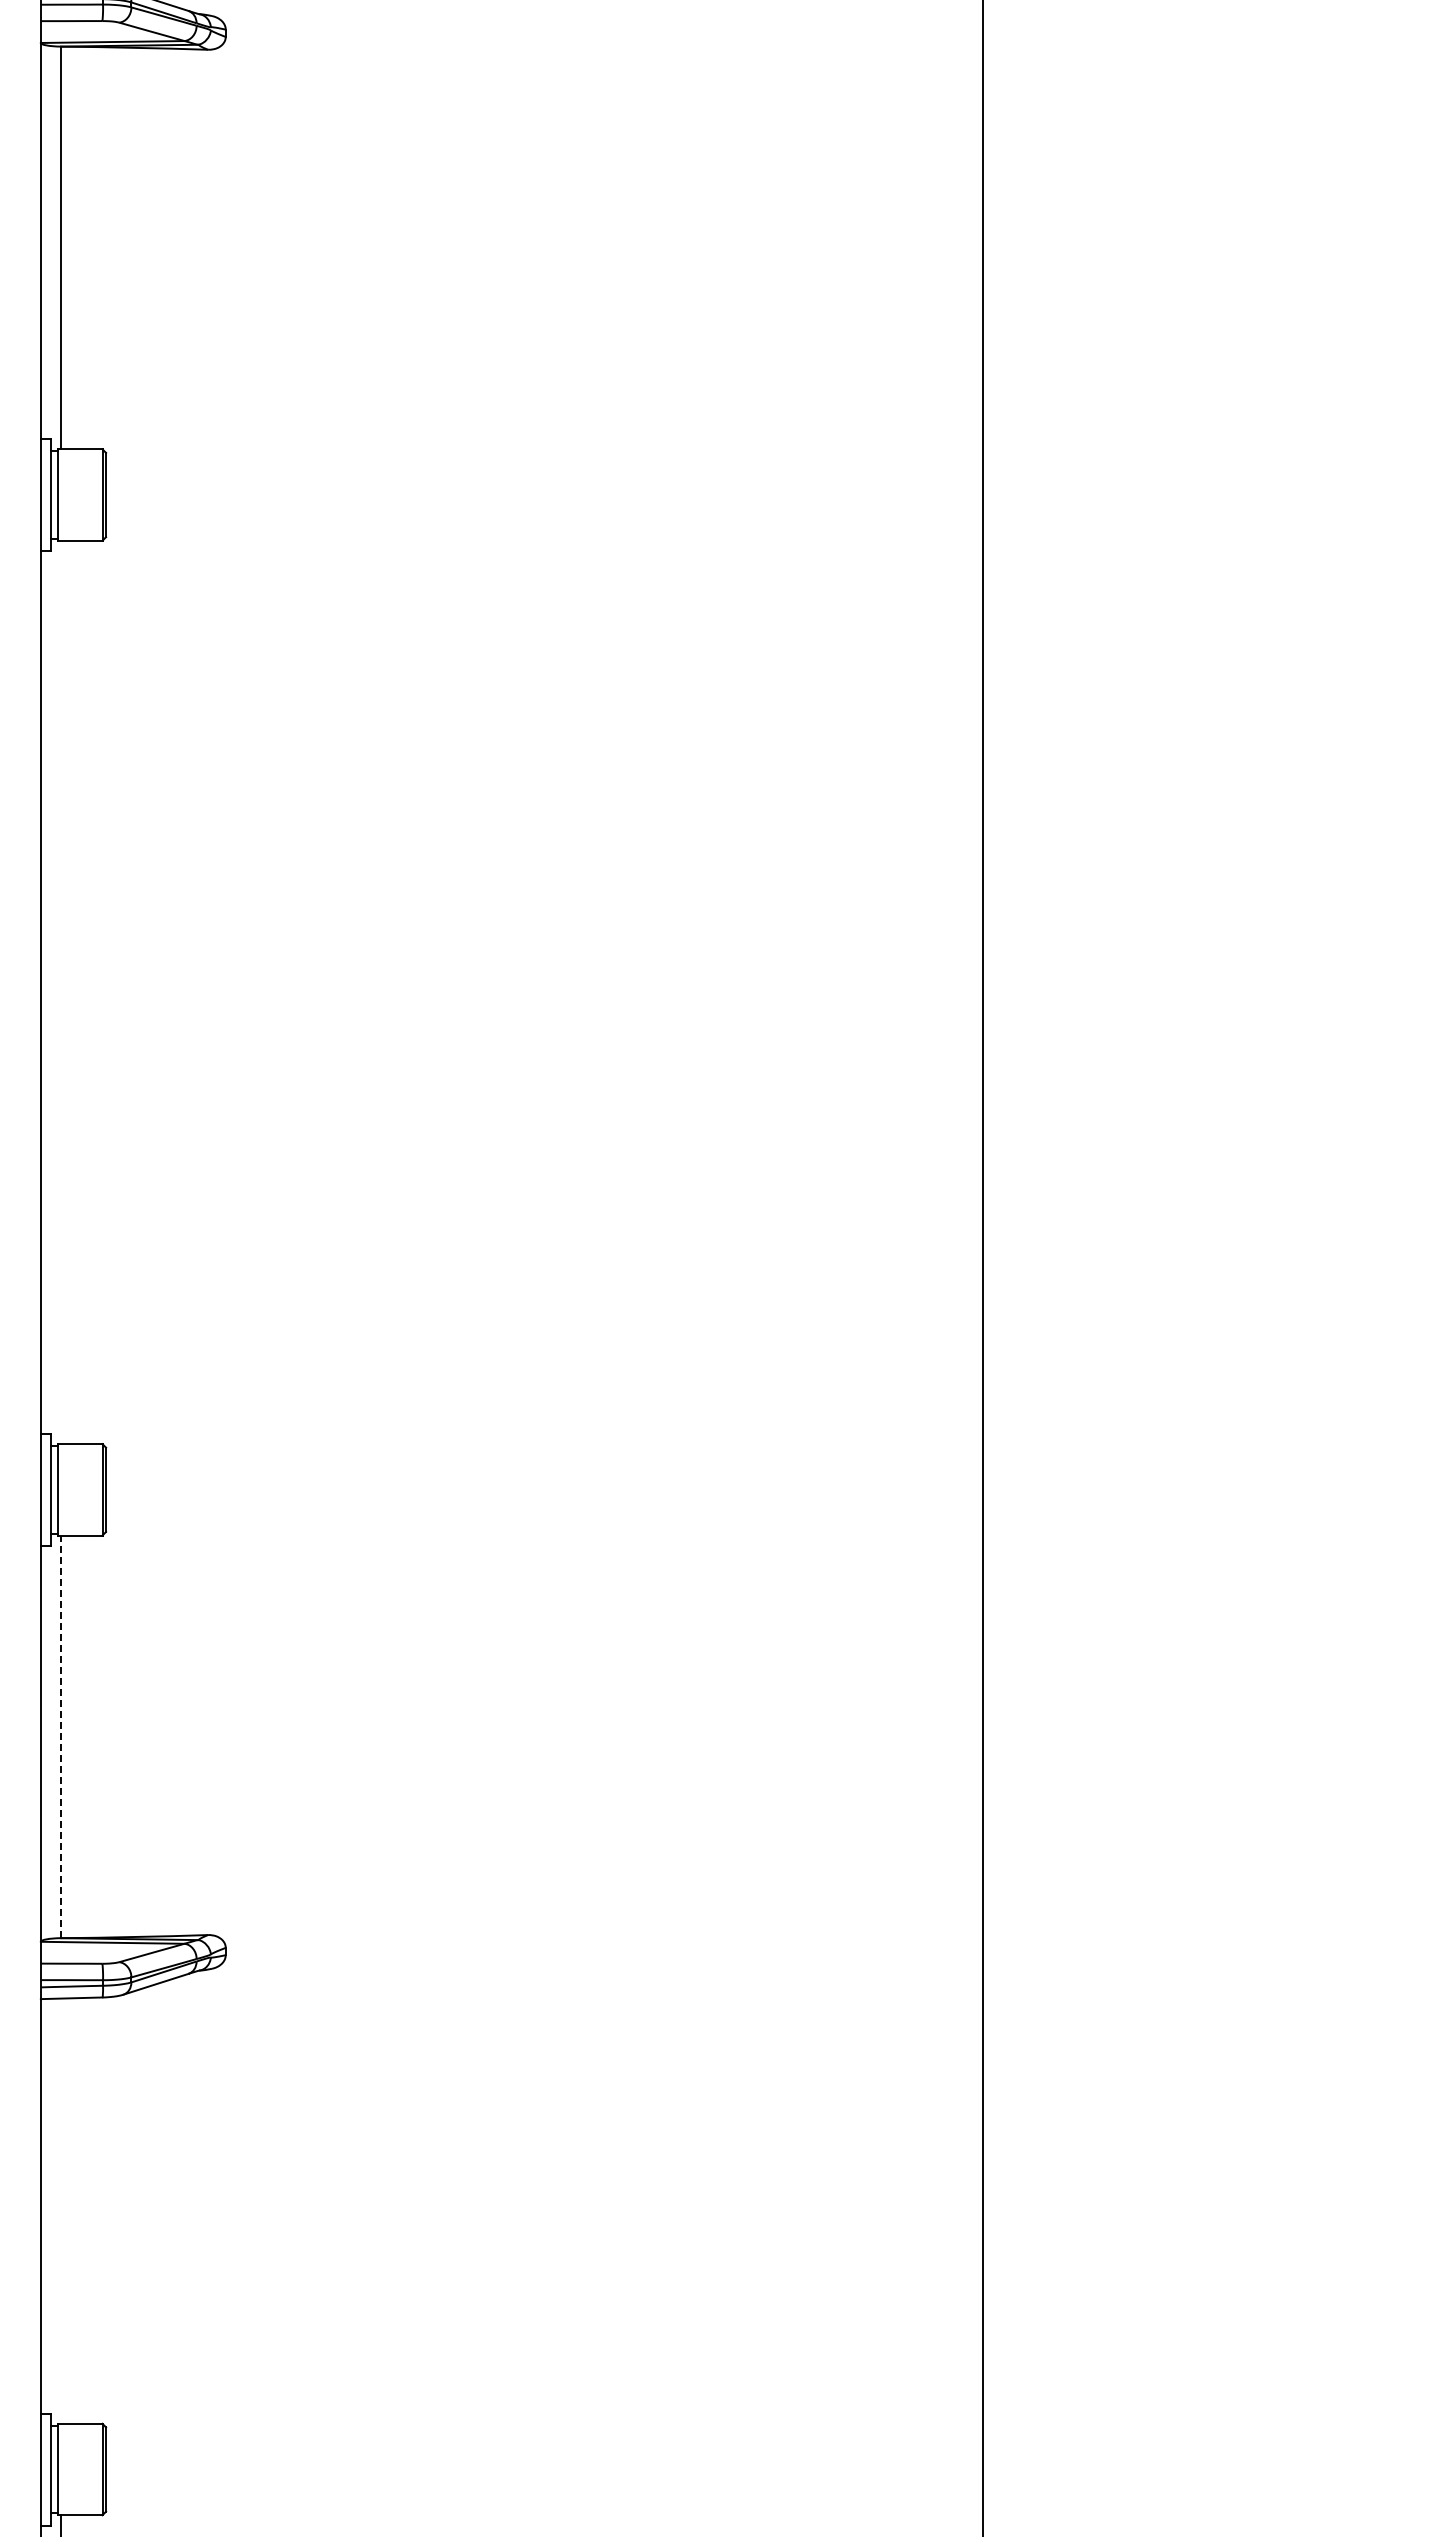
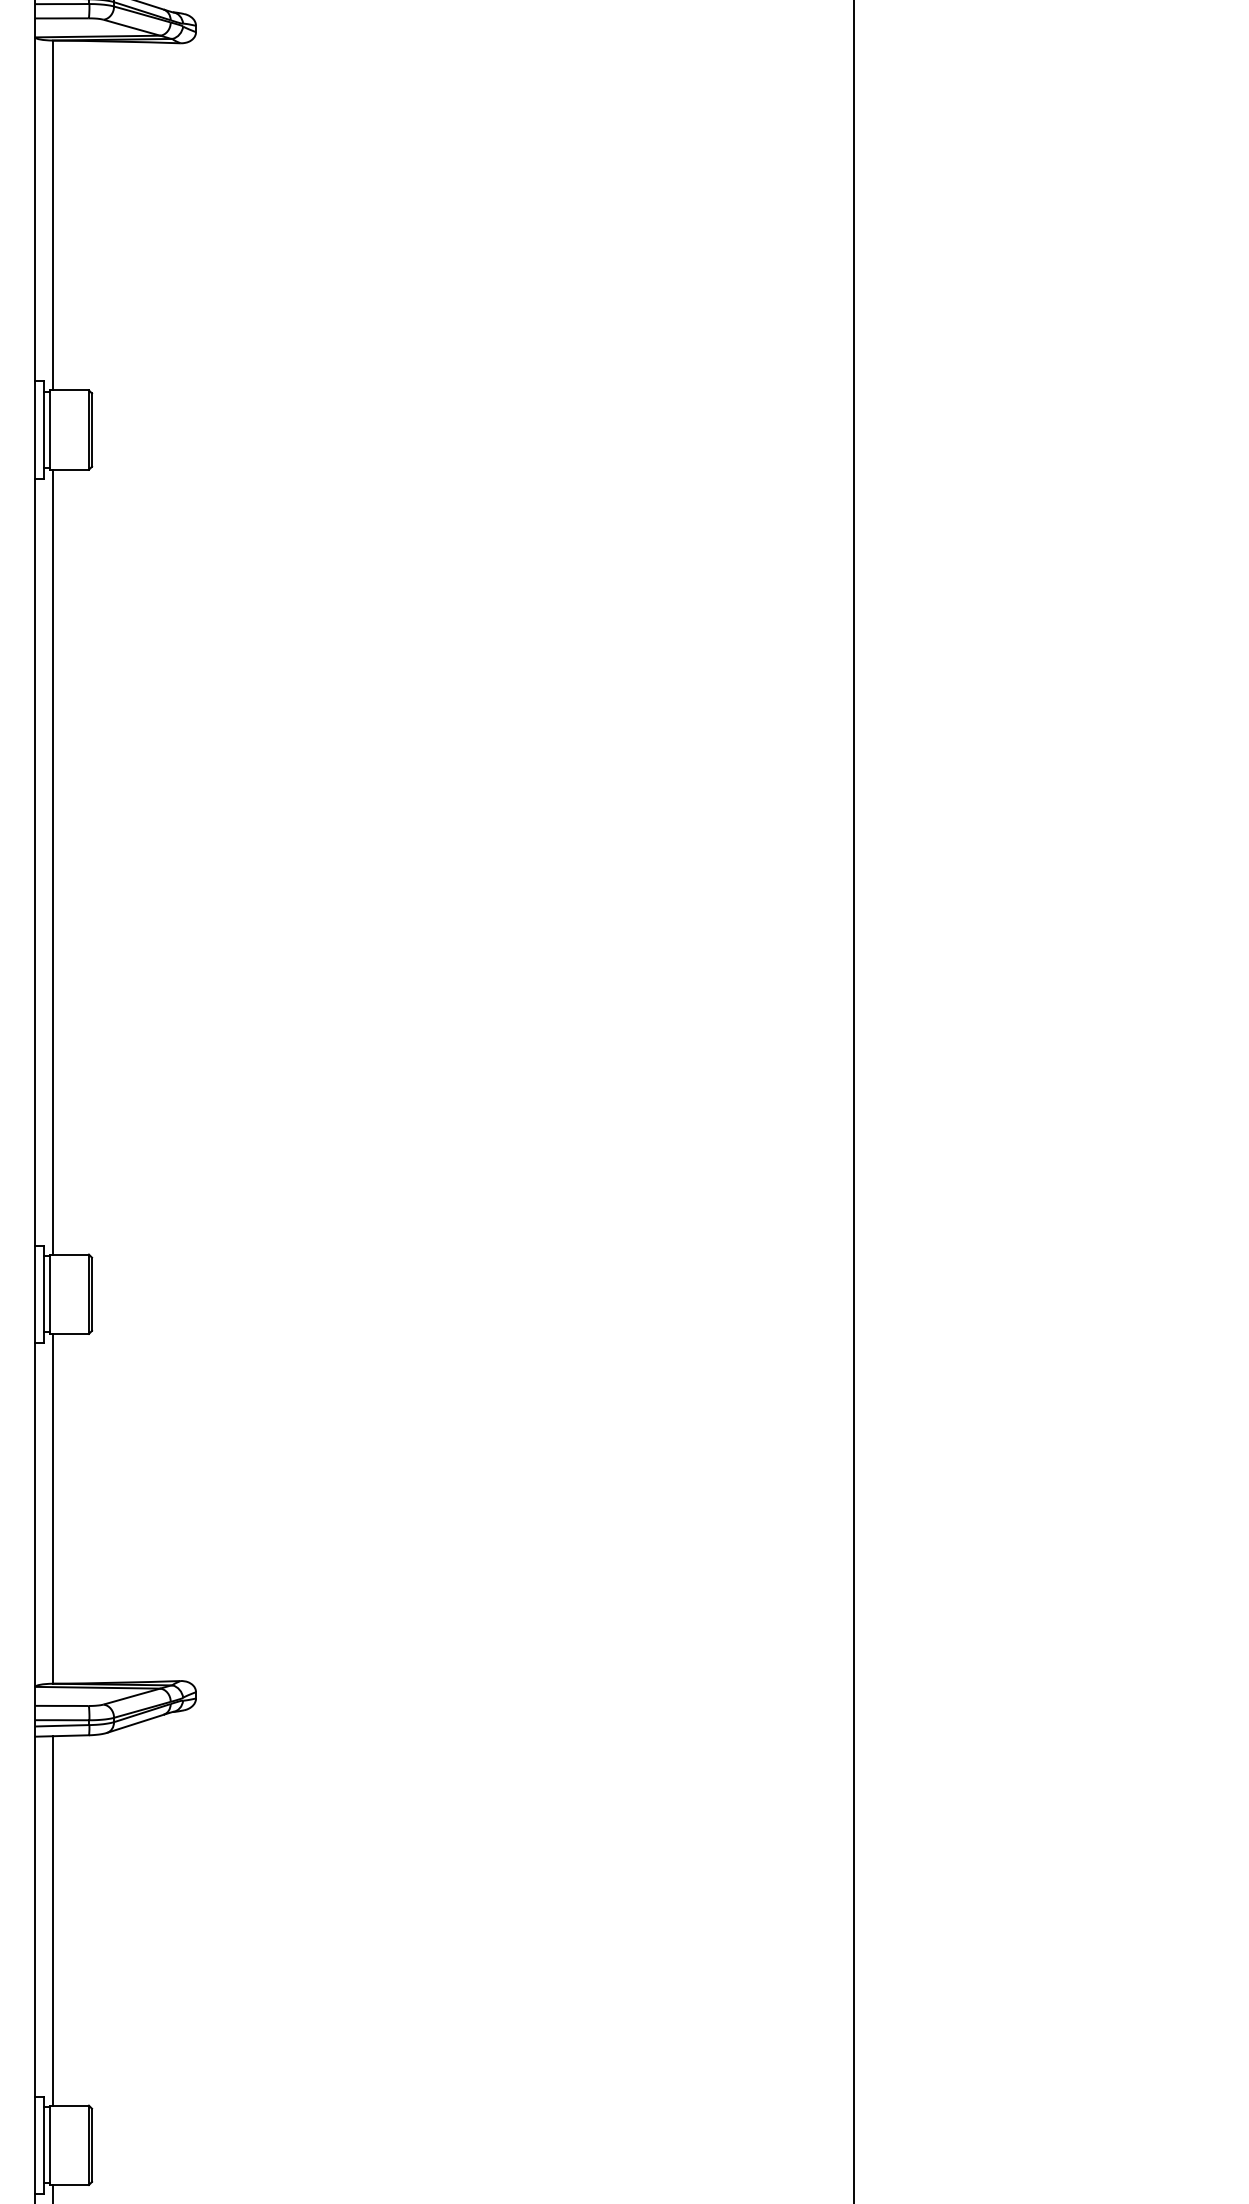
line: (60, 992) -> (52, 862), added
line: (60, 1736) -> (52, 1508), dashed -> solid
line: (60, 2210) -> (52, 1920), added

